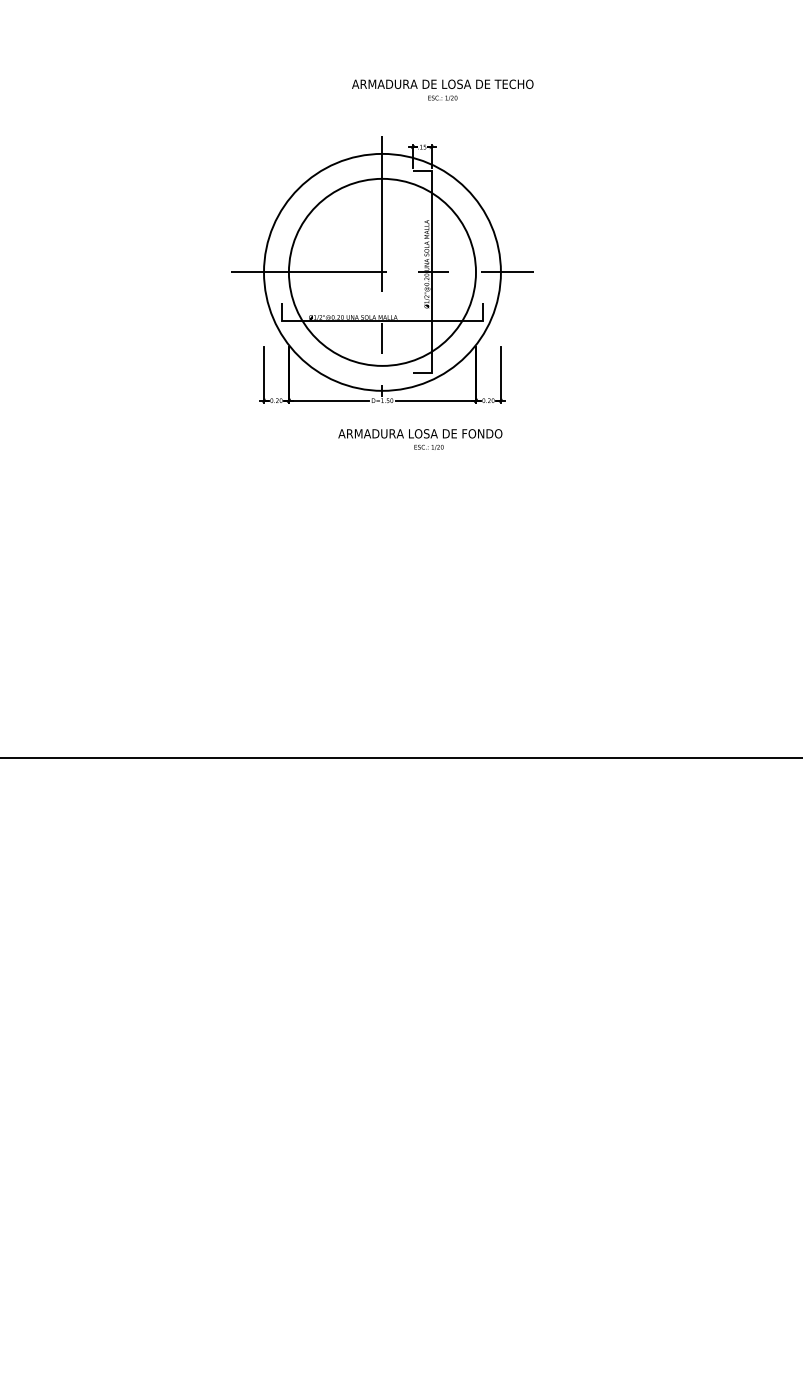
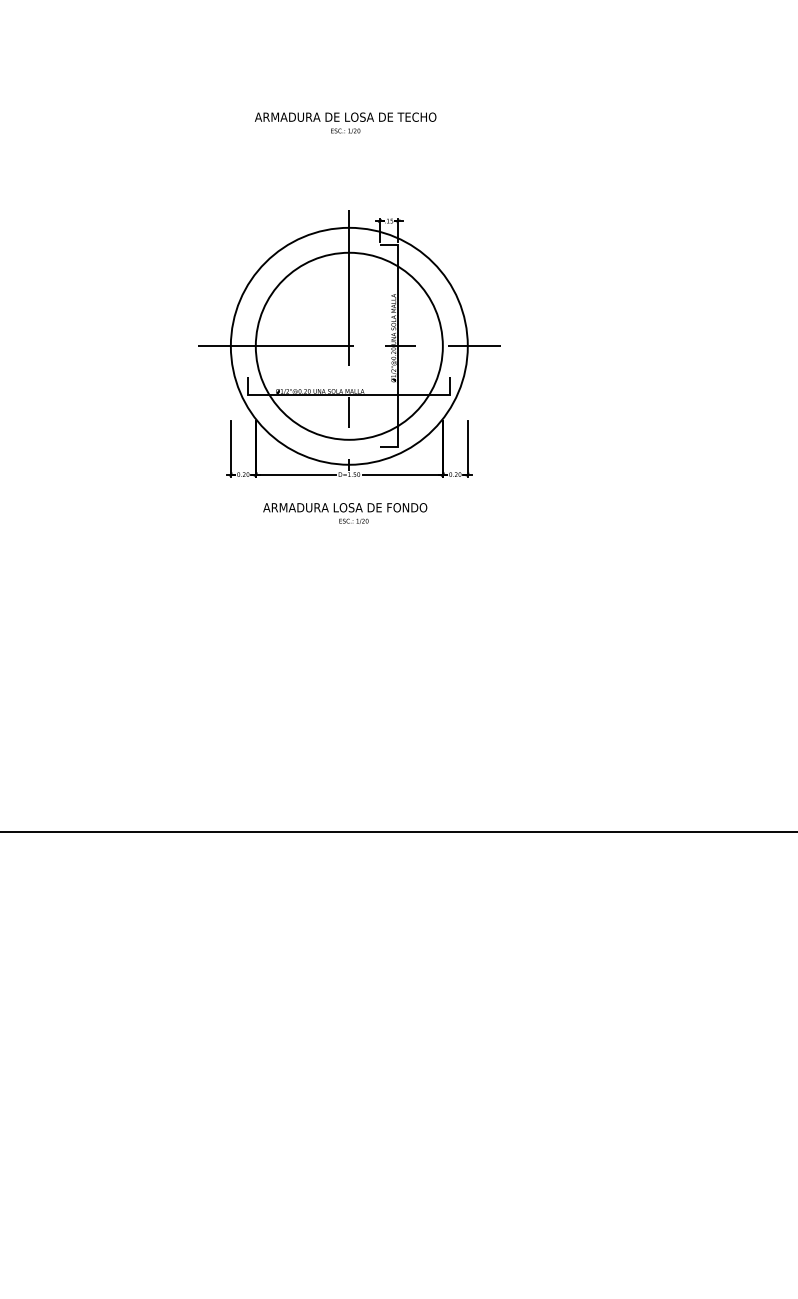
text: (442, 89) -> (345, 122), moved
text: (420, 439) -> (345, 513), moved

